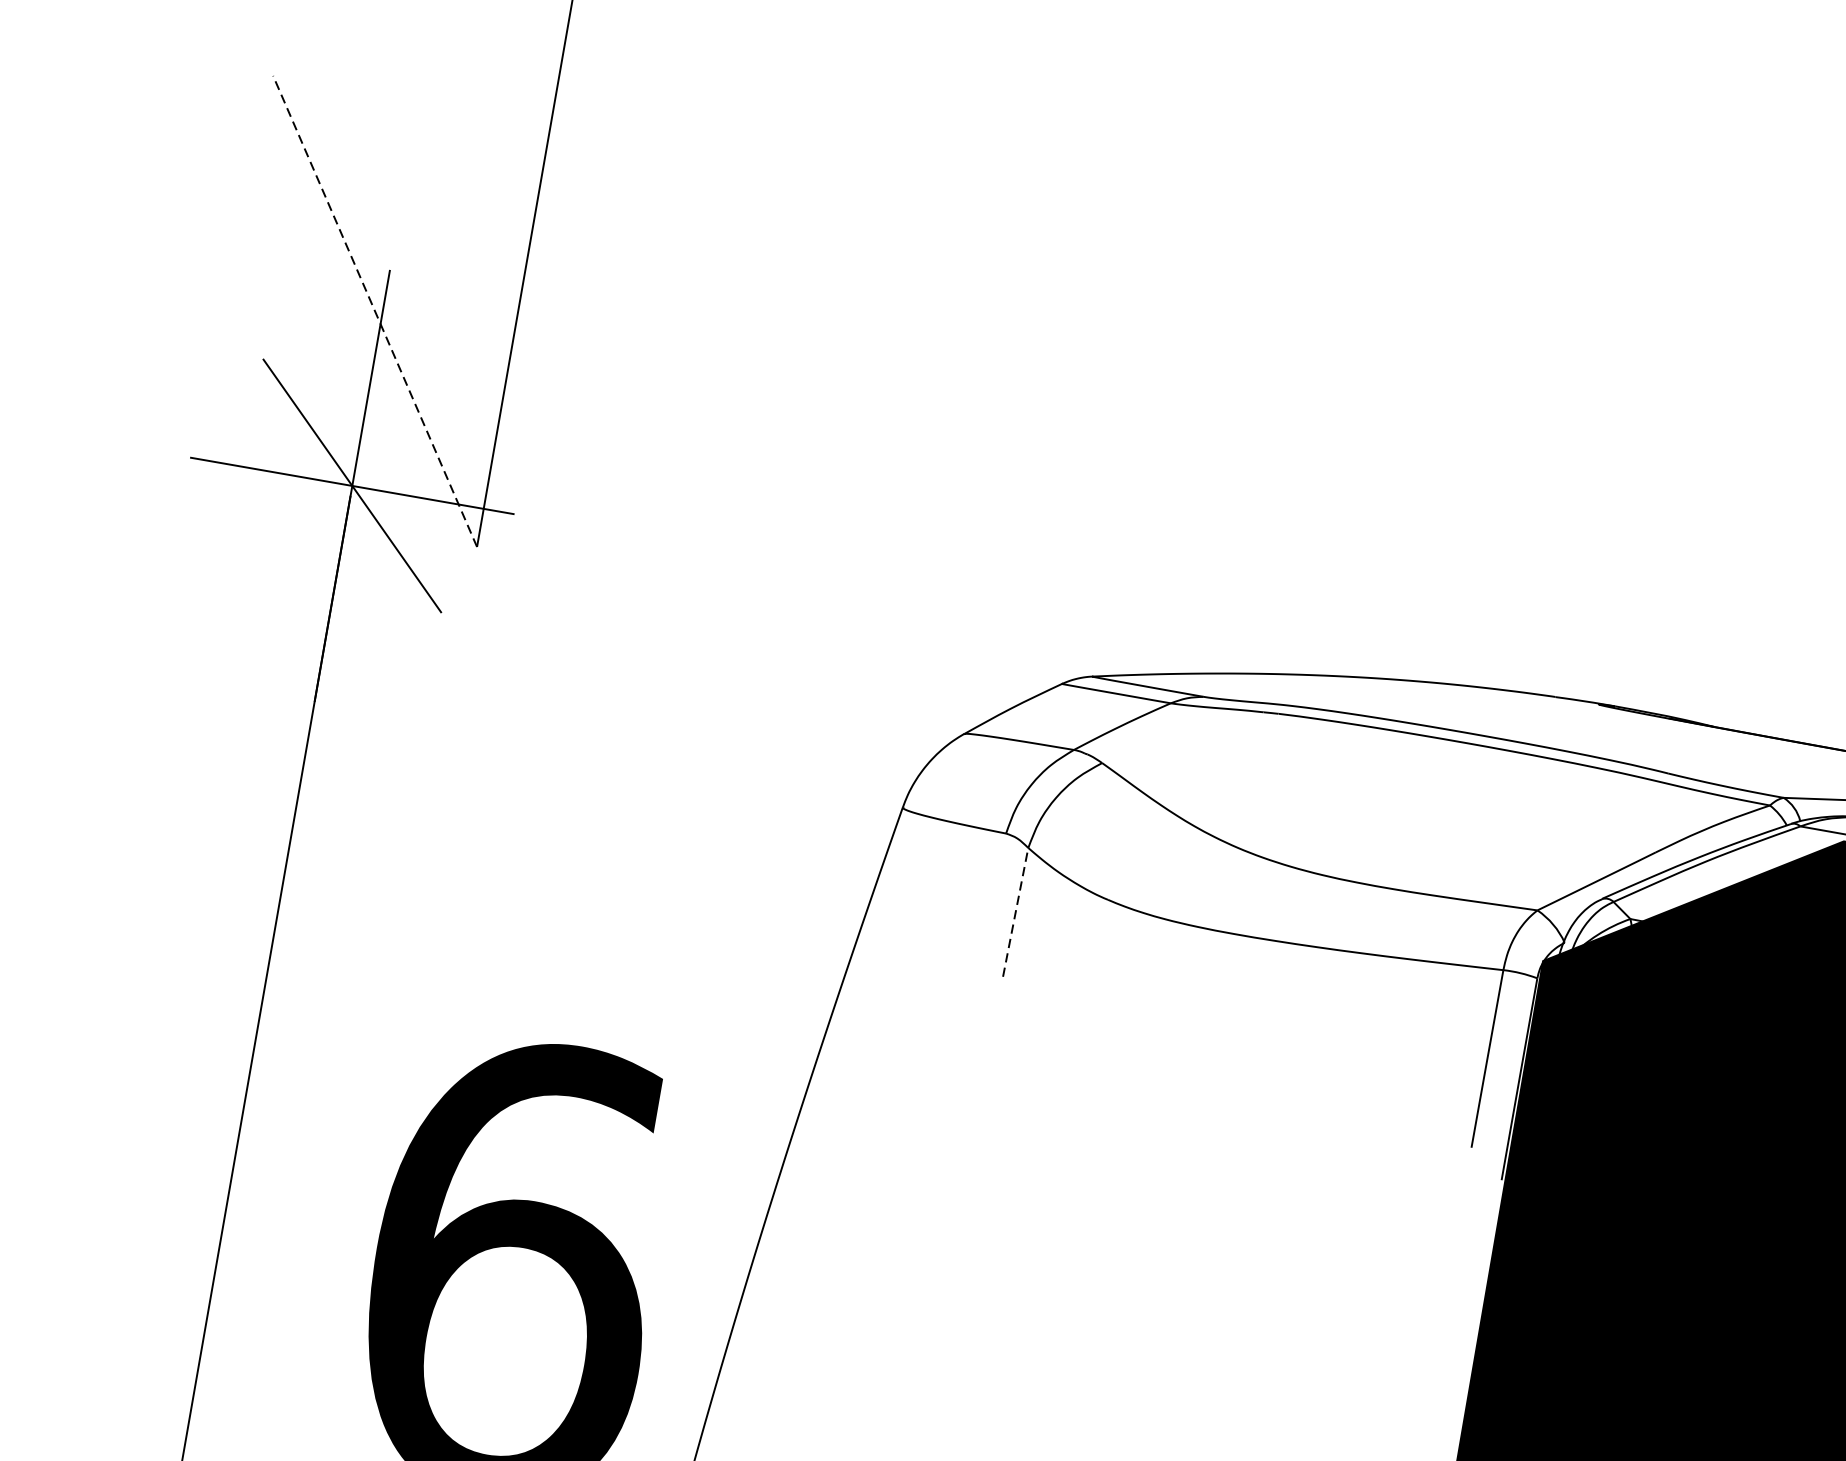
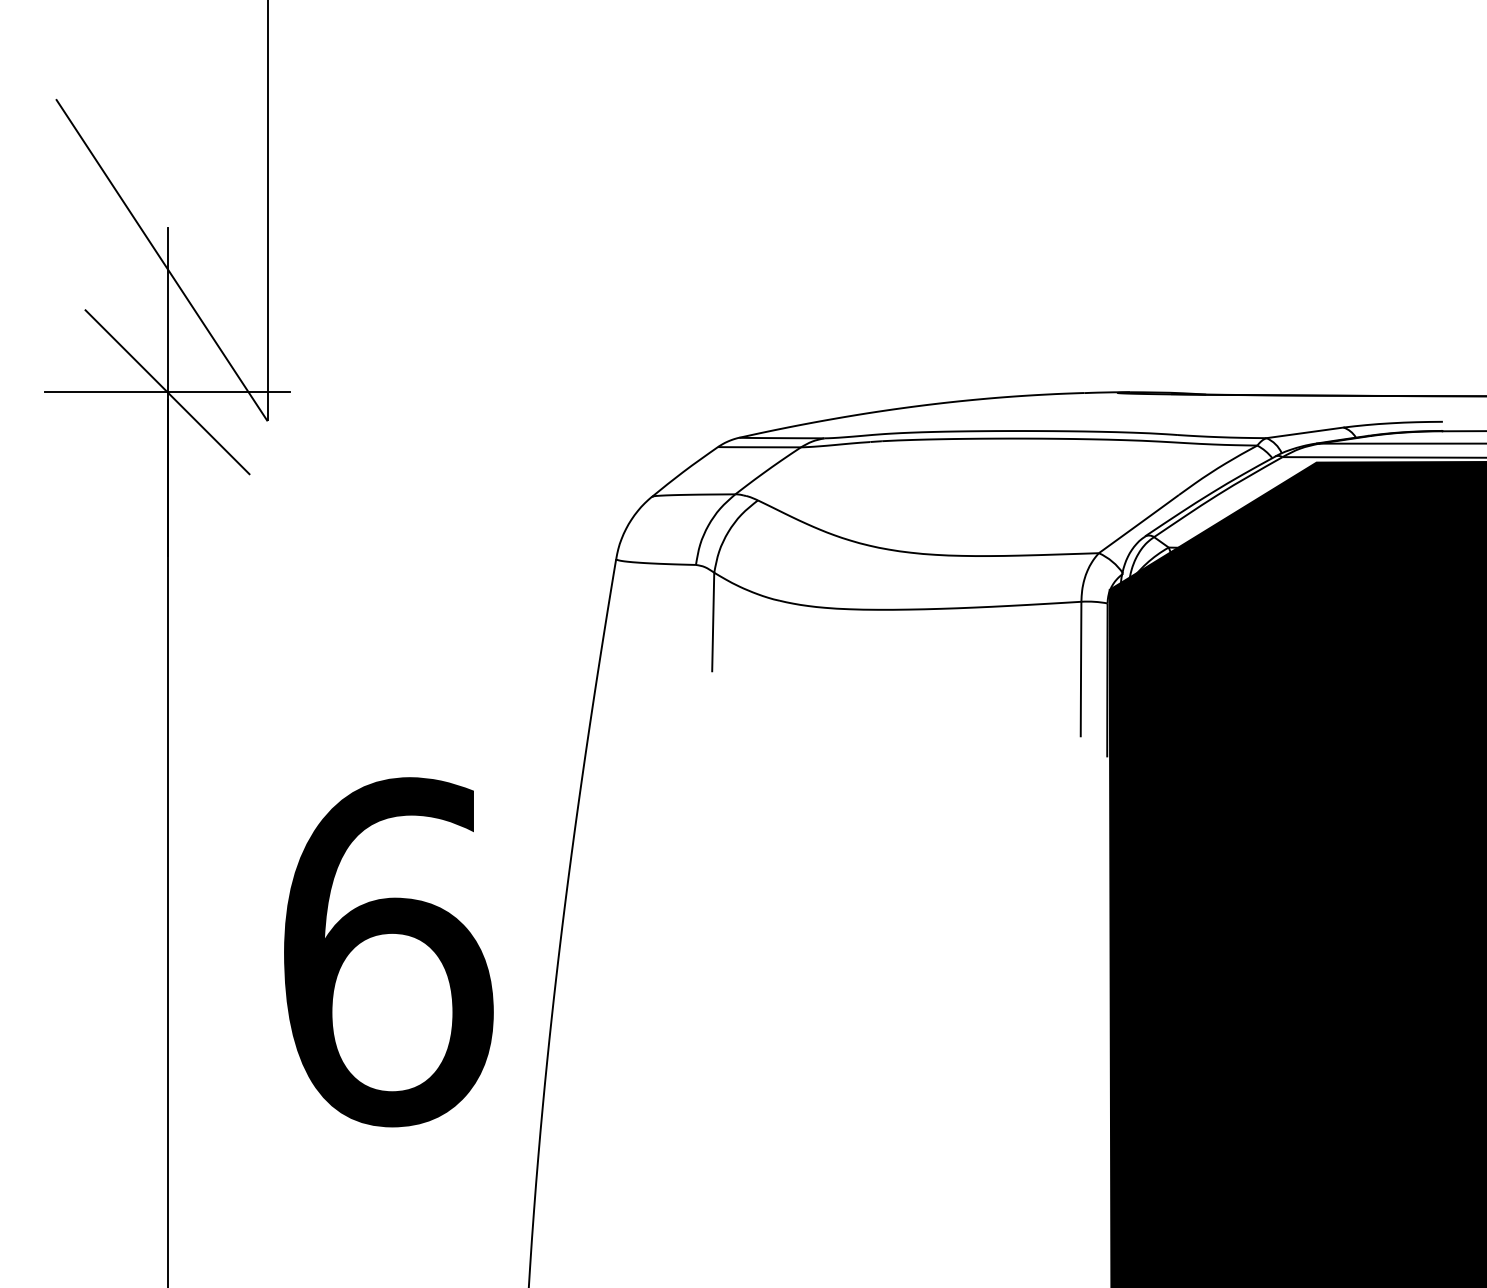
line: (374, 311) -> (161, 260), dashed -> solid
line: (1016, 911) -> (713, 621), dashed -> solid

